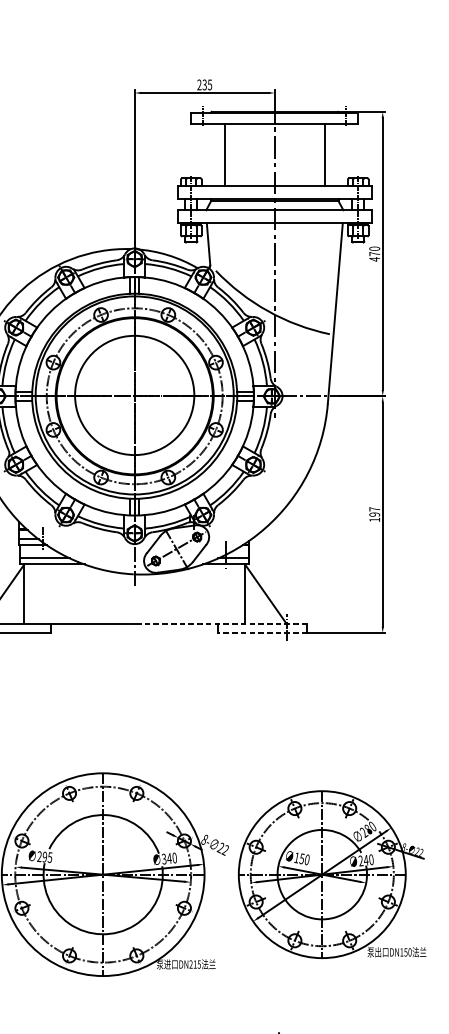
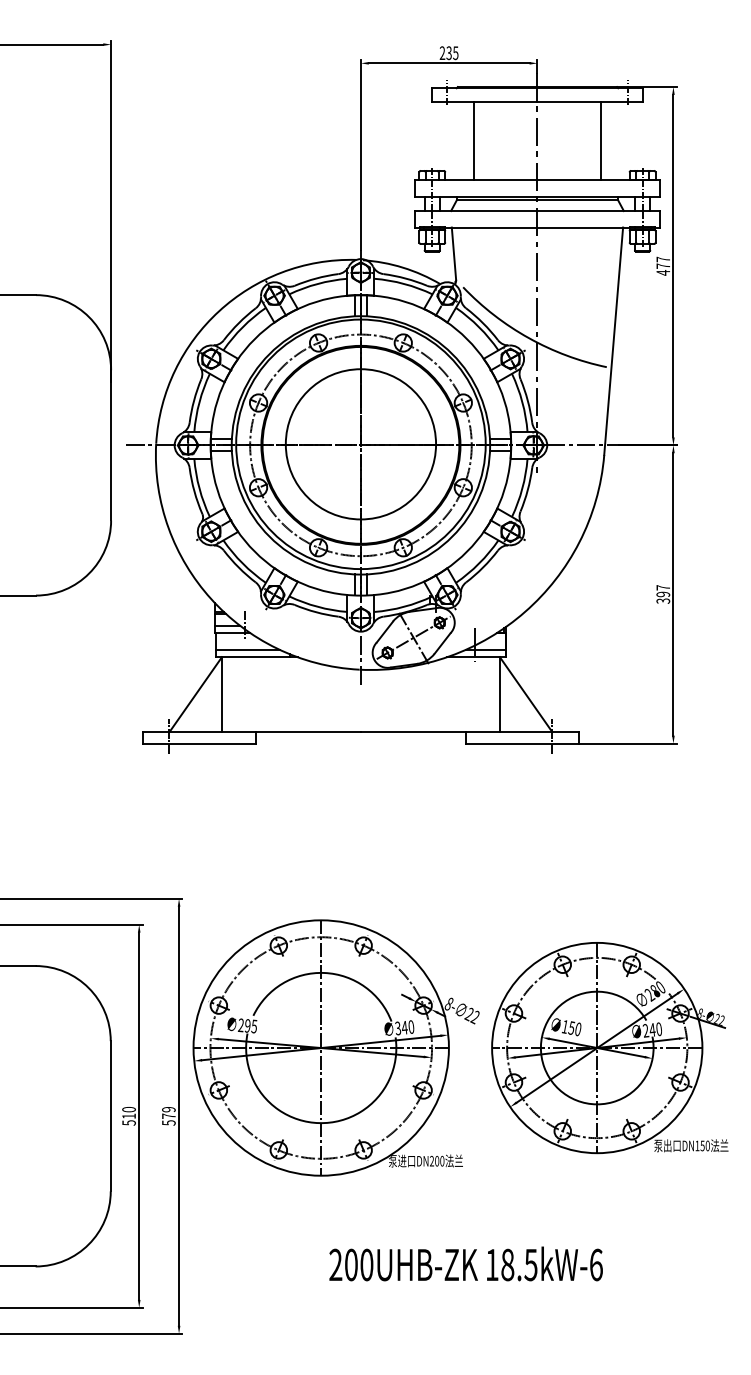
text: (374, 248) -> (663, 259), 470 -> 477
text: (374, 519) -> (663, 600), 197 -> 397
line: (220, 624) -> (469, 732), dashed -> solid
line: (262, 632) -> (521, 743), dashed -> solid
text: (197, 963) -> (439, 1160), DN215 -> DN200

